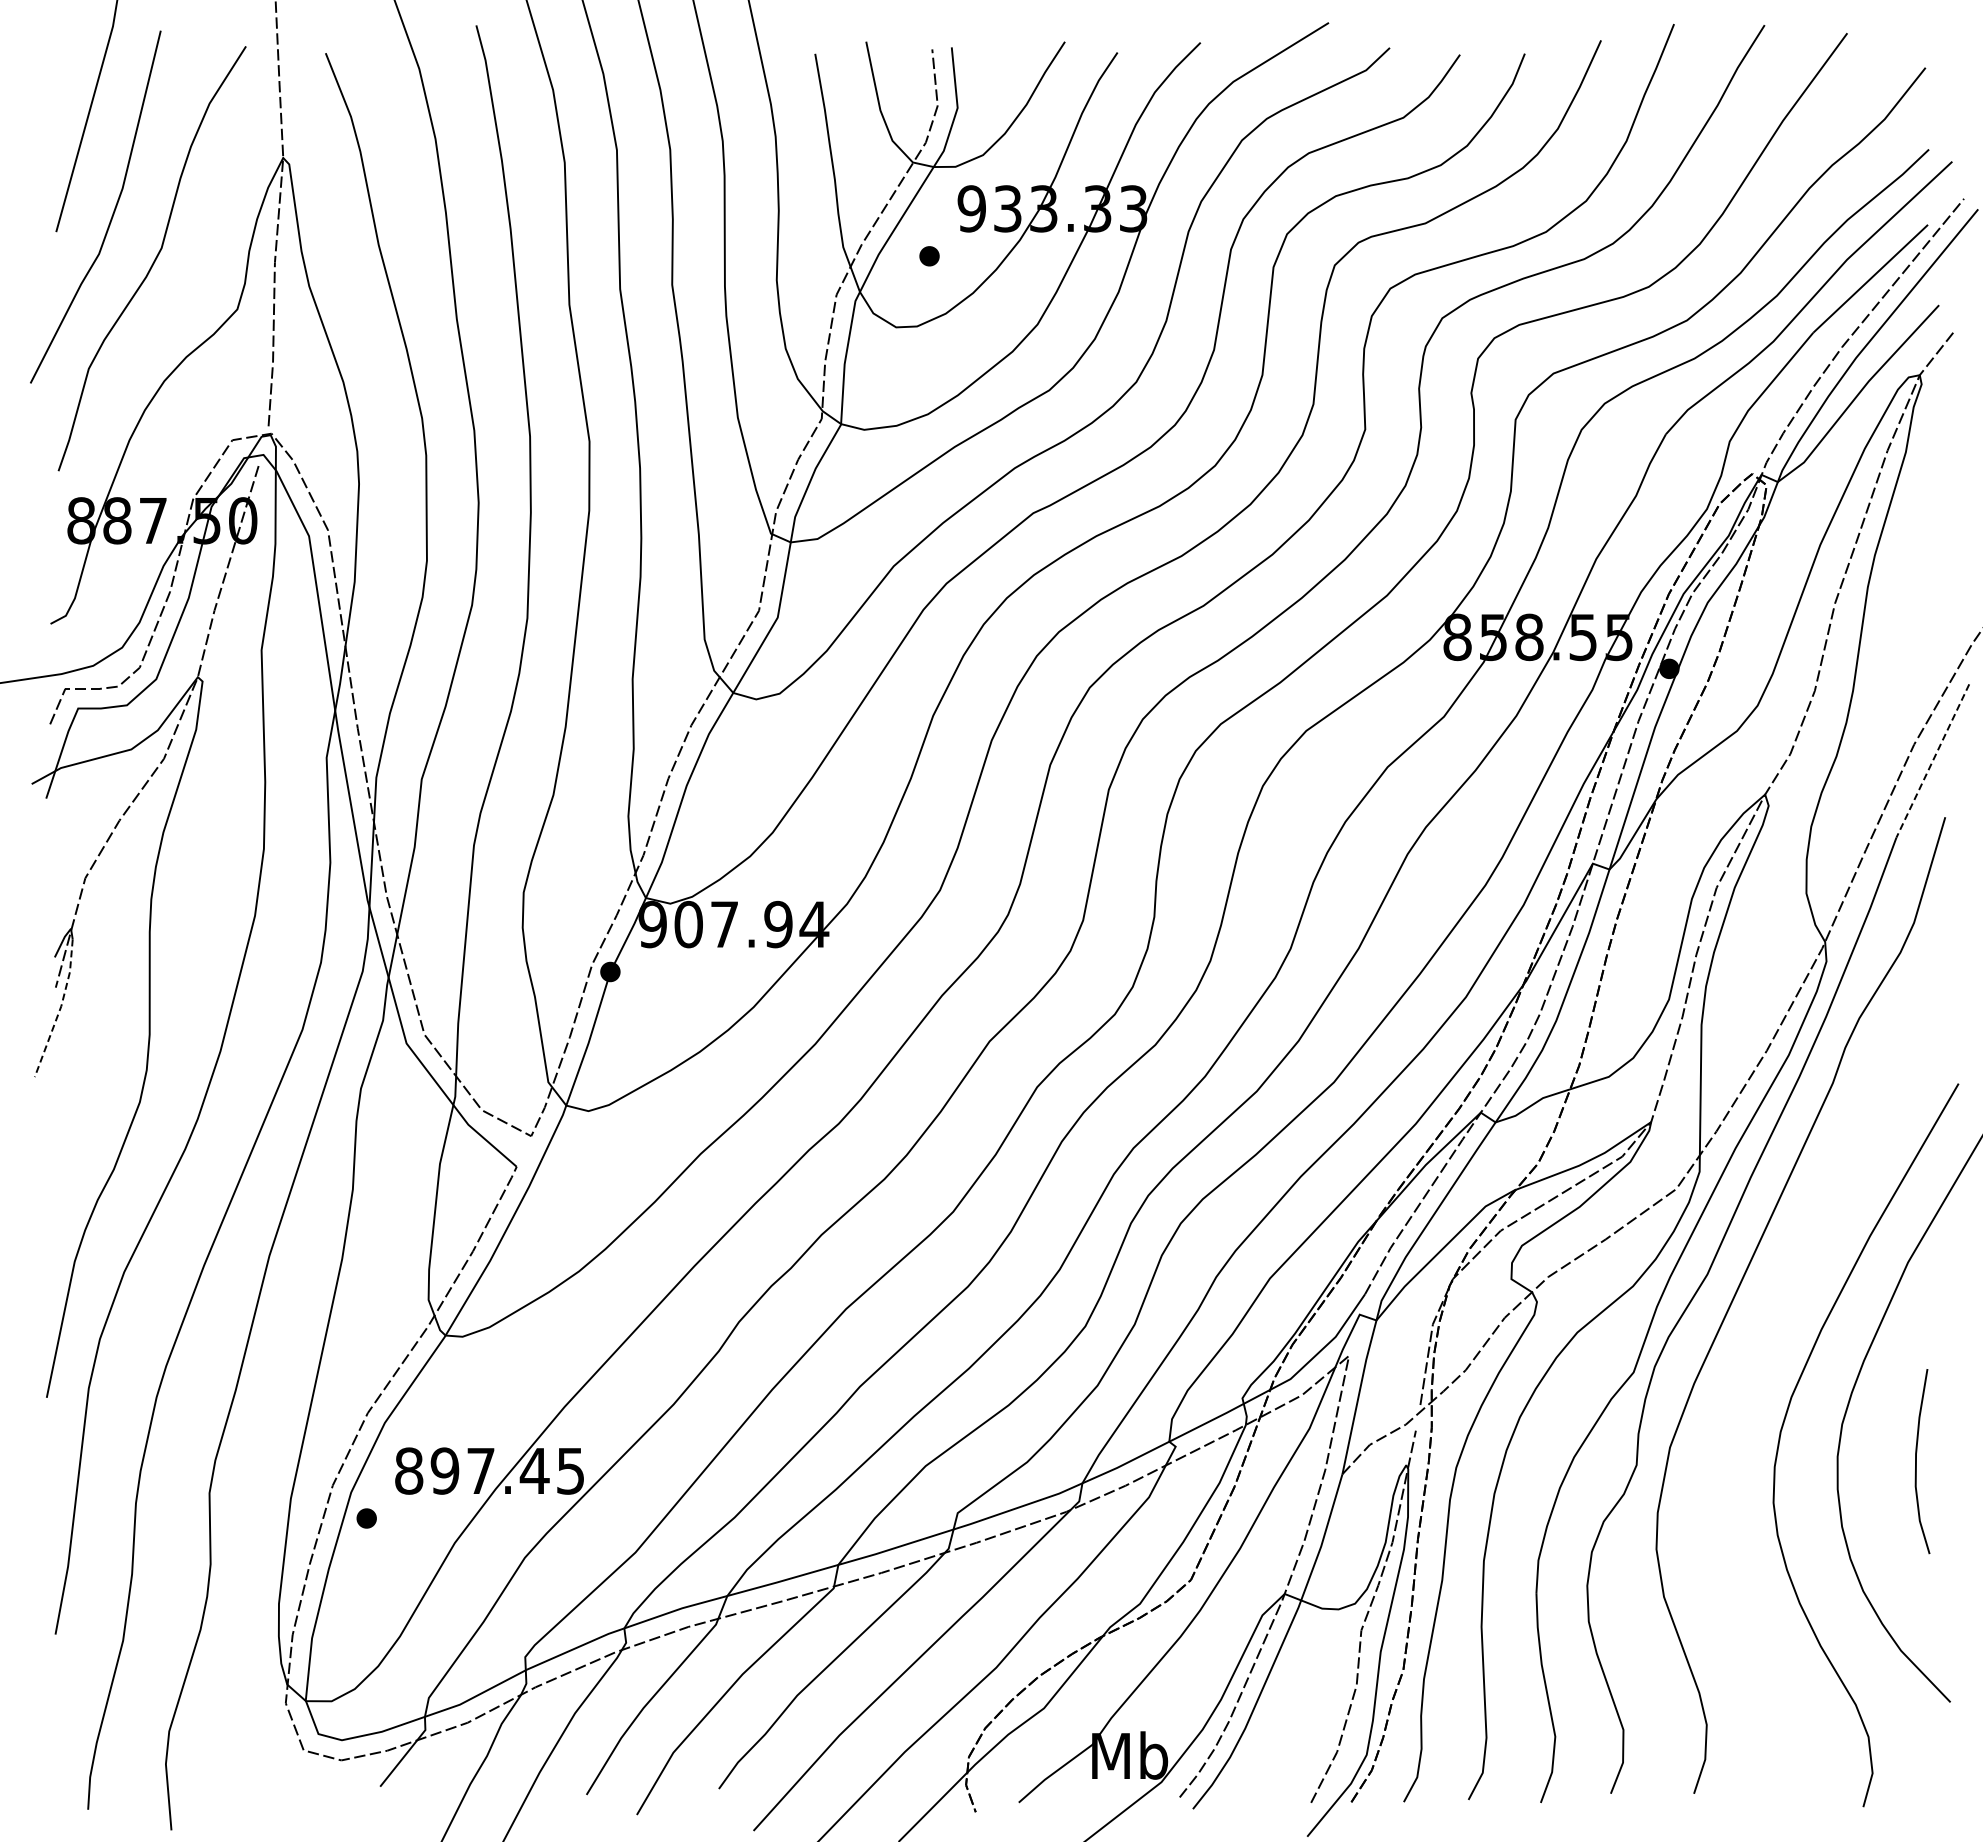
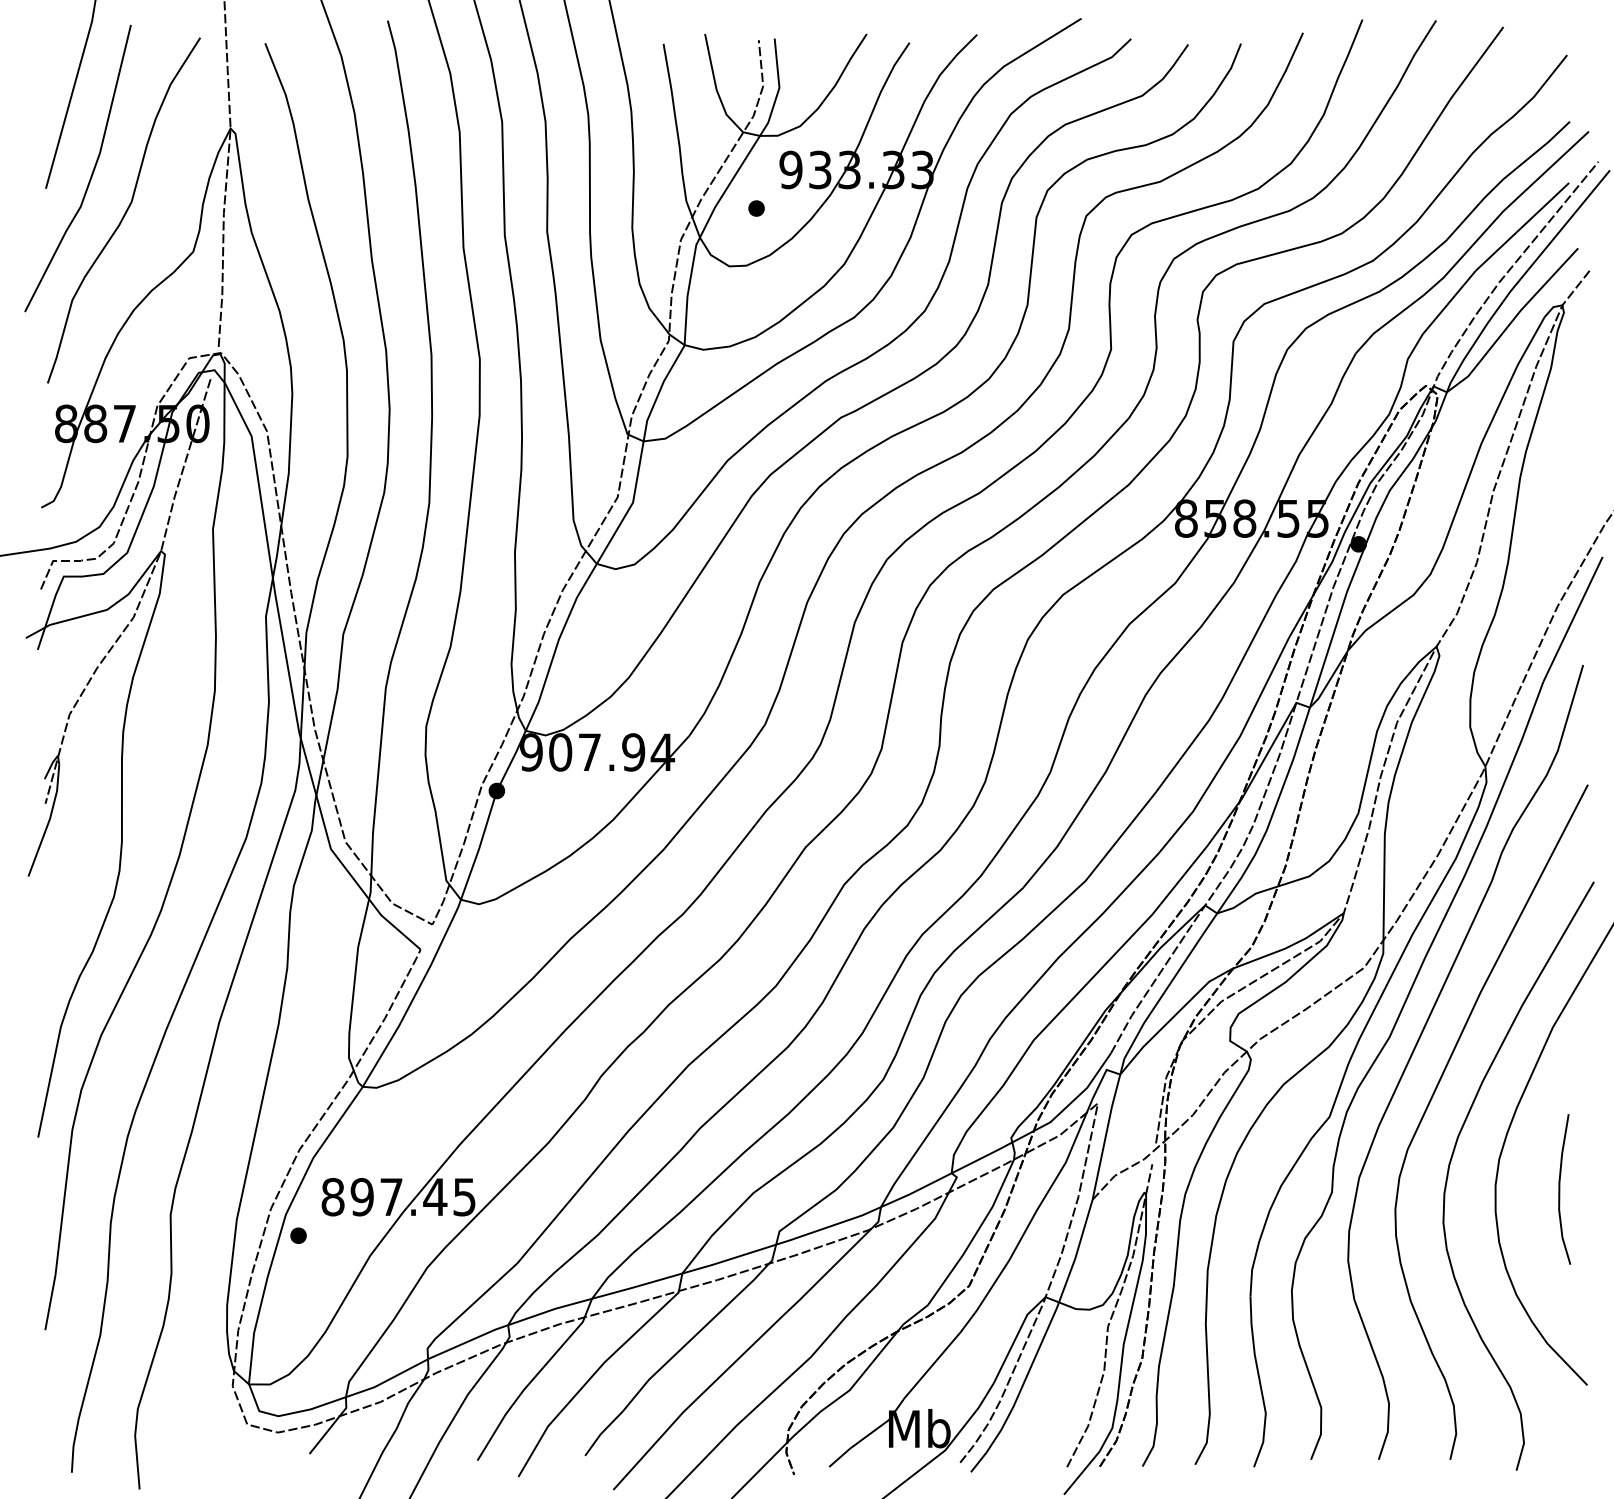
line: (1932, 761) -> (1572, 619), dashed -> solid
line: (60, 1009) -> (49, 821), dashed -> solid
curve: (1762, 1344) -> (1434, 1094), added

